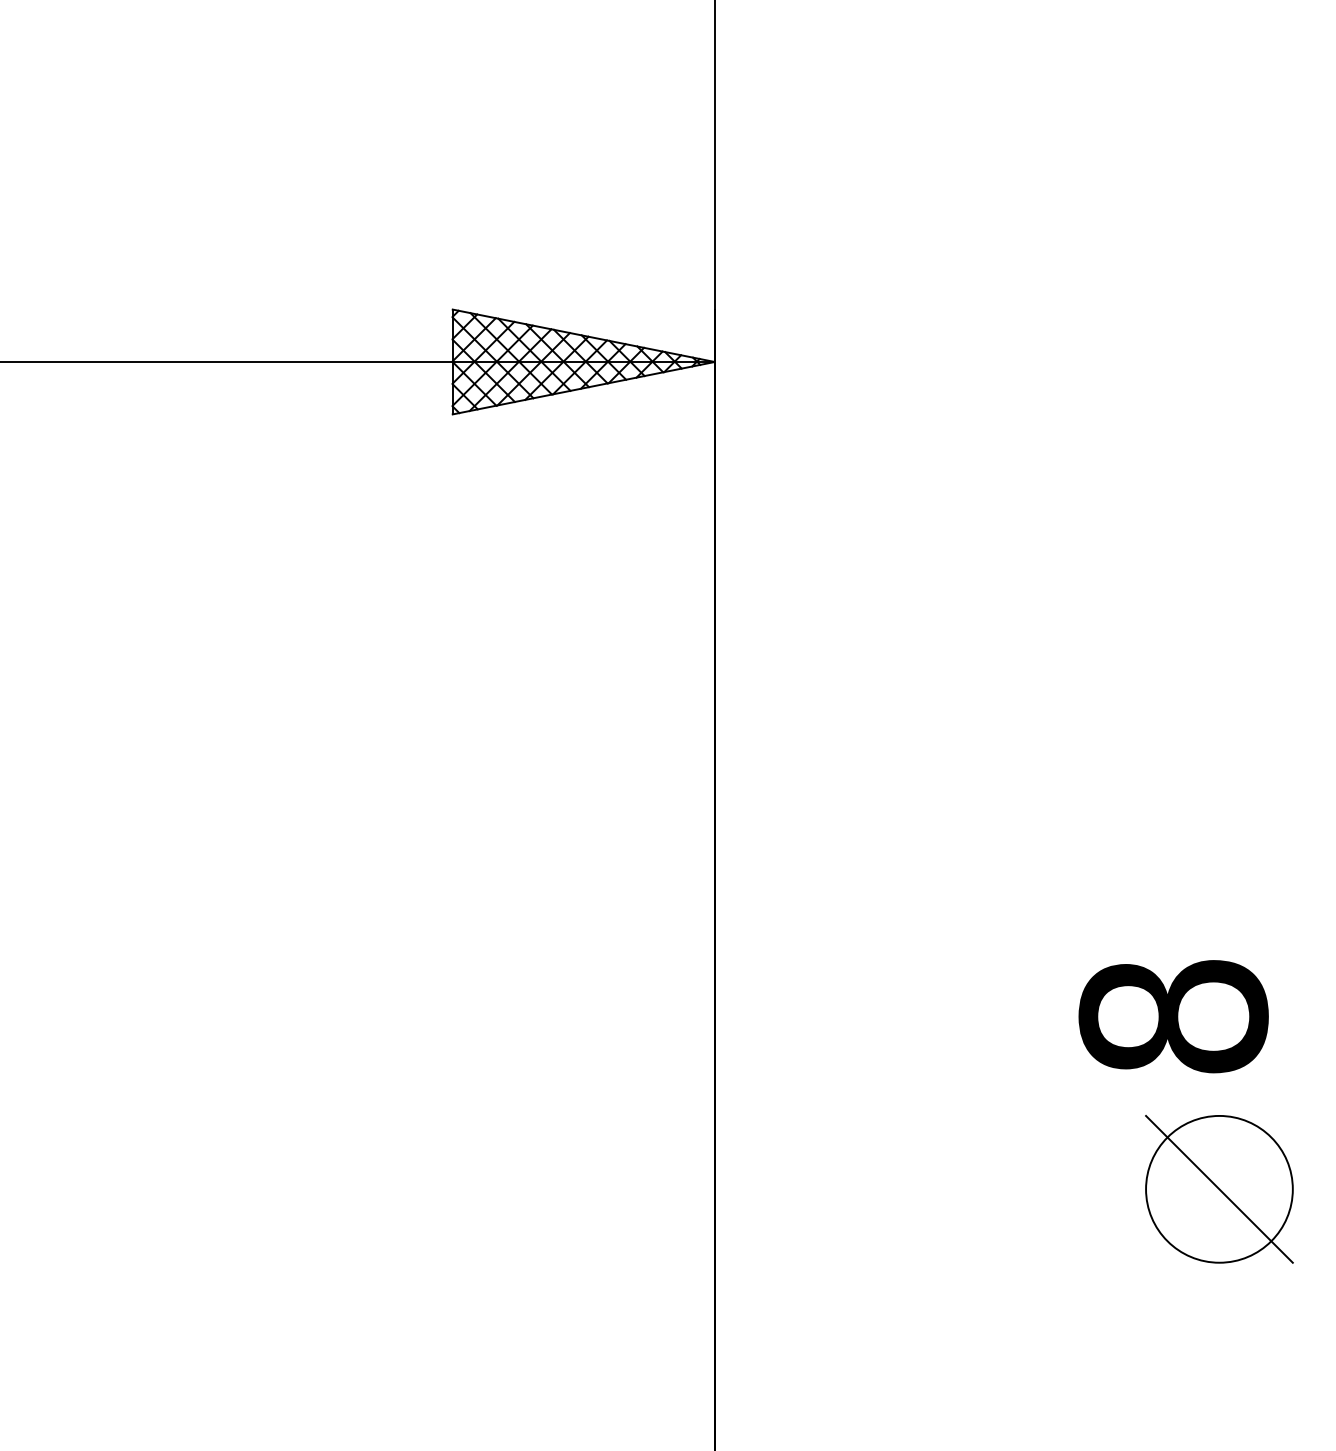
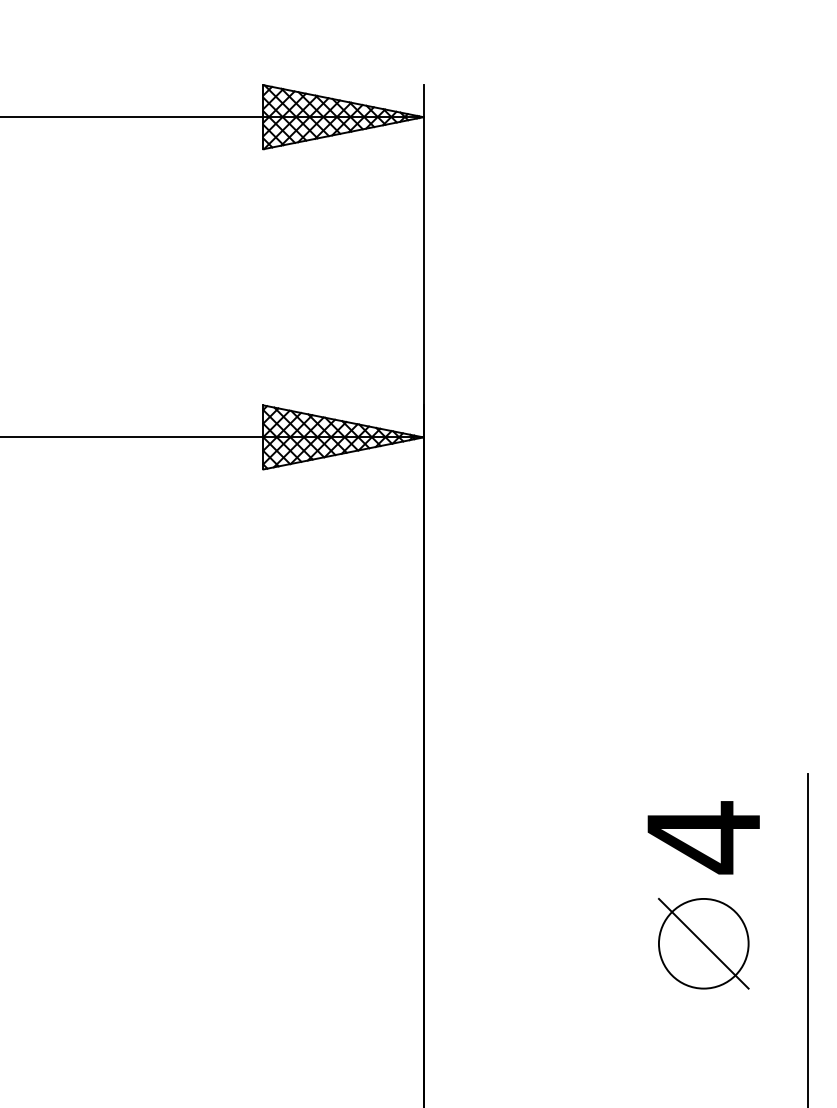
text: (1173, 1016) -> (703, 837), 8 -> 4
part: (1218, 1188) -> (703, 943), moved

